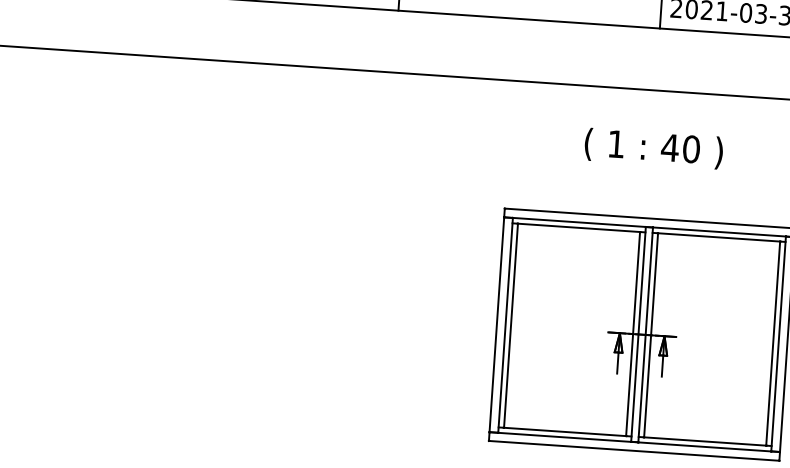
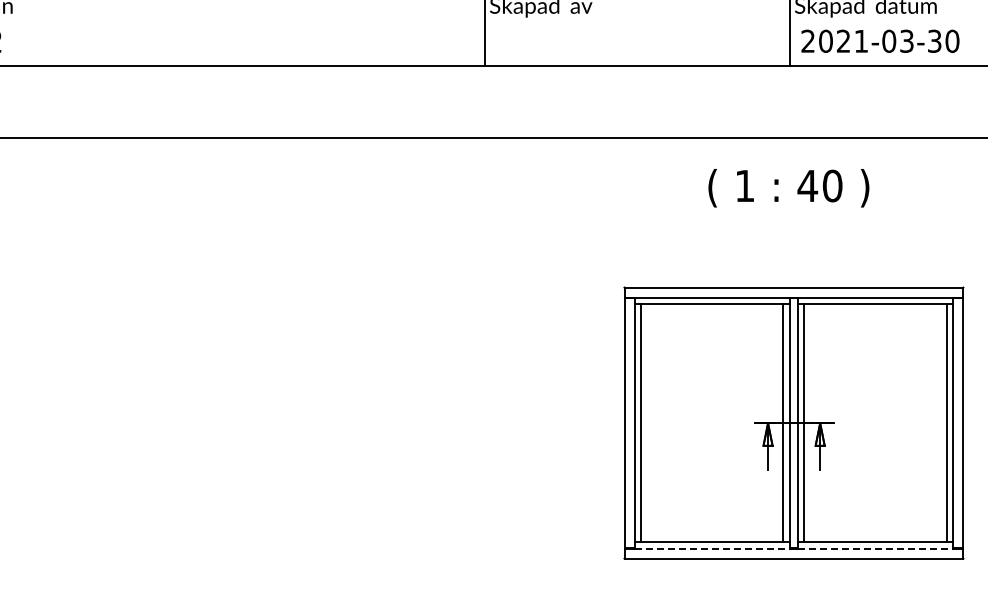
text: (653, 148) -> (788, 188), moved
line: (564, 437) -> (712, 548), solid -> dashed
line: (704, 446) -> (875, 548), solid -> dashed

